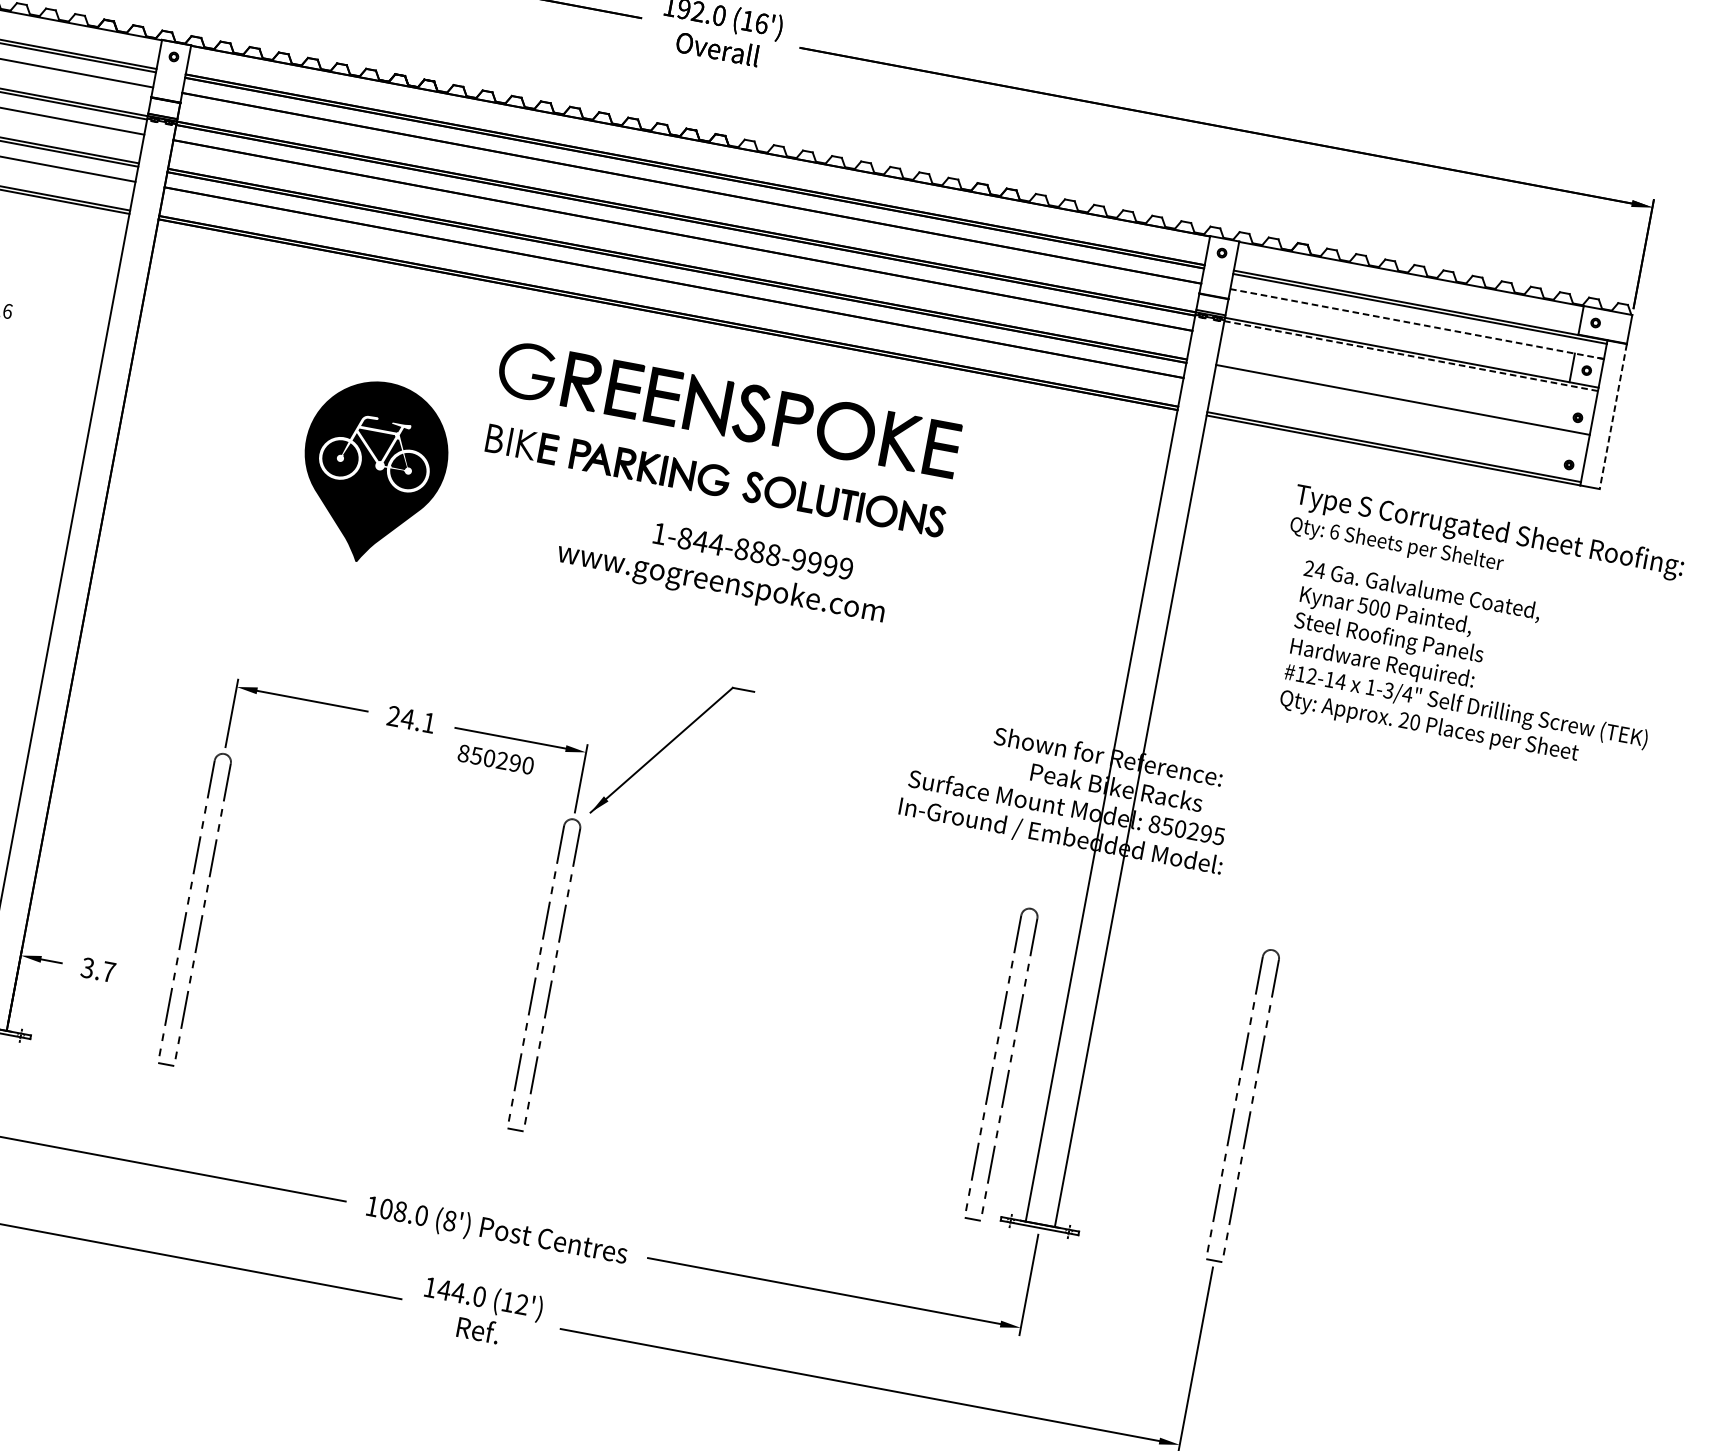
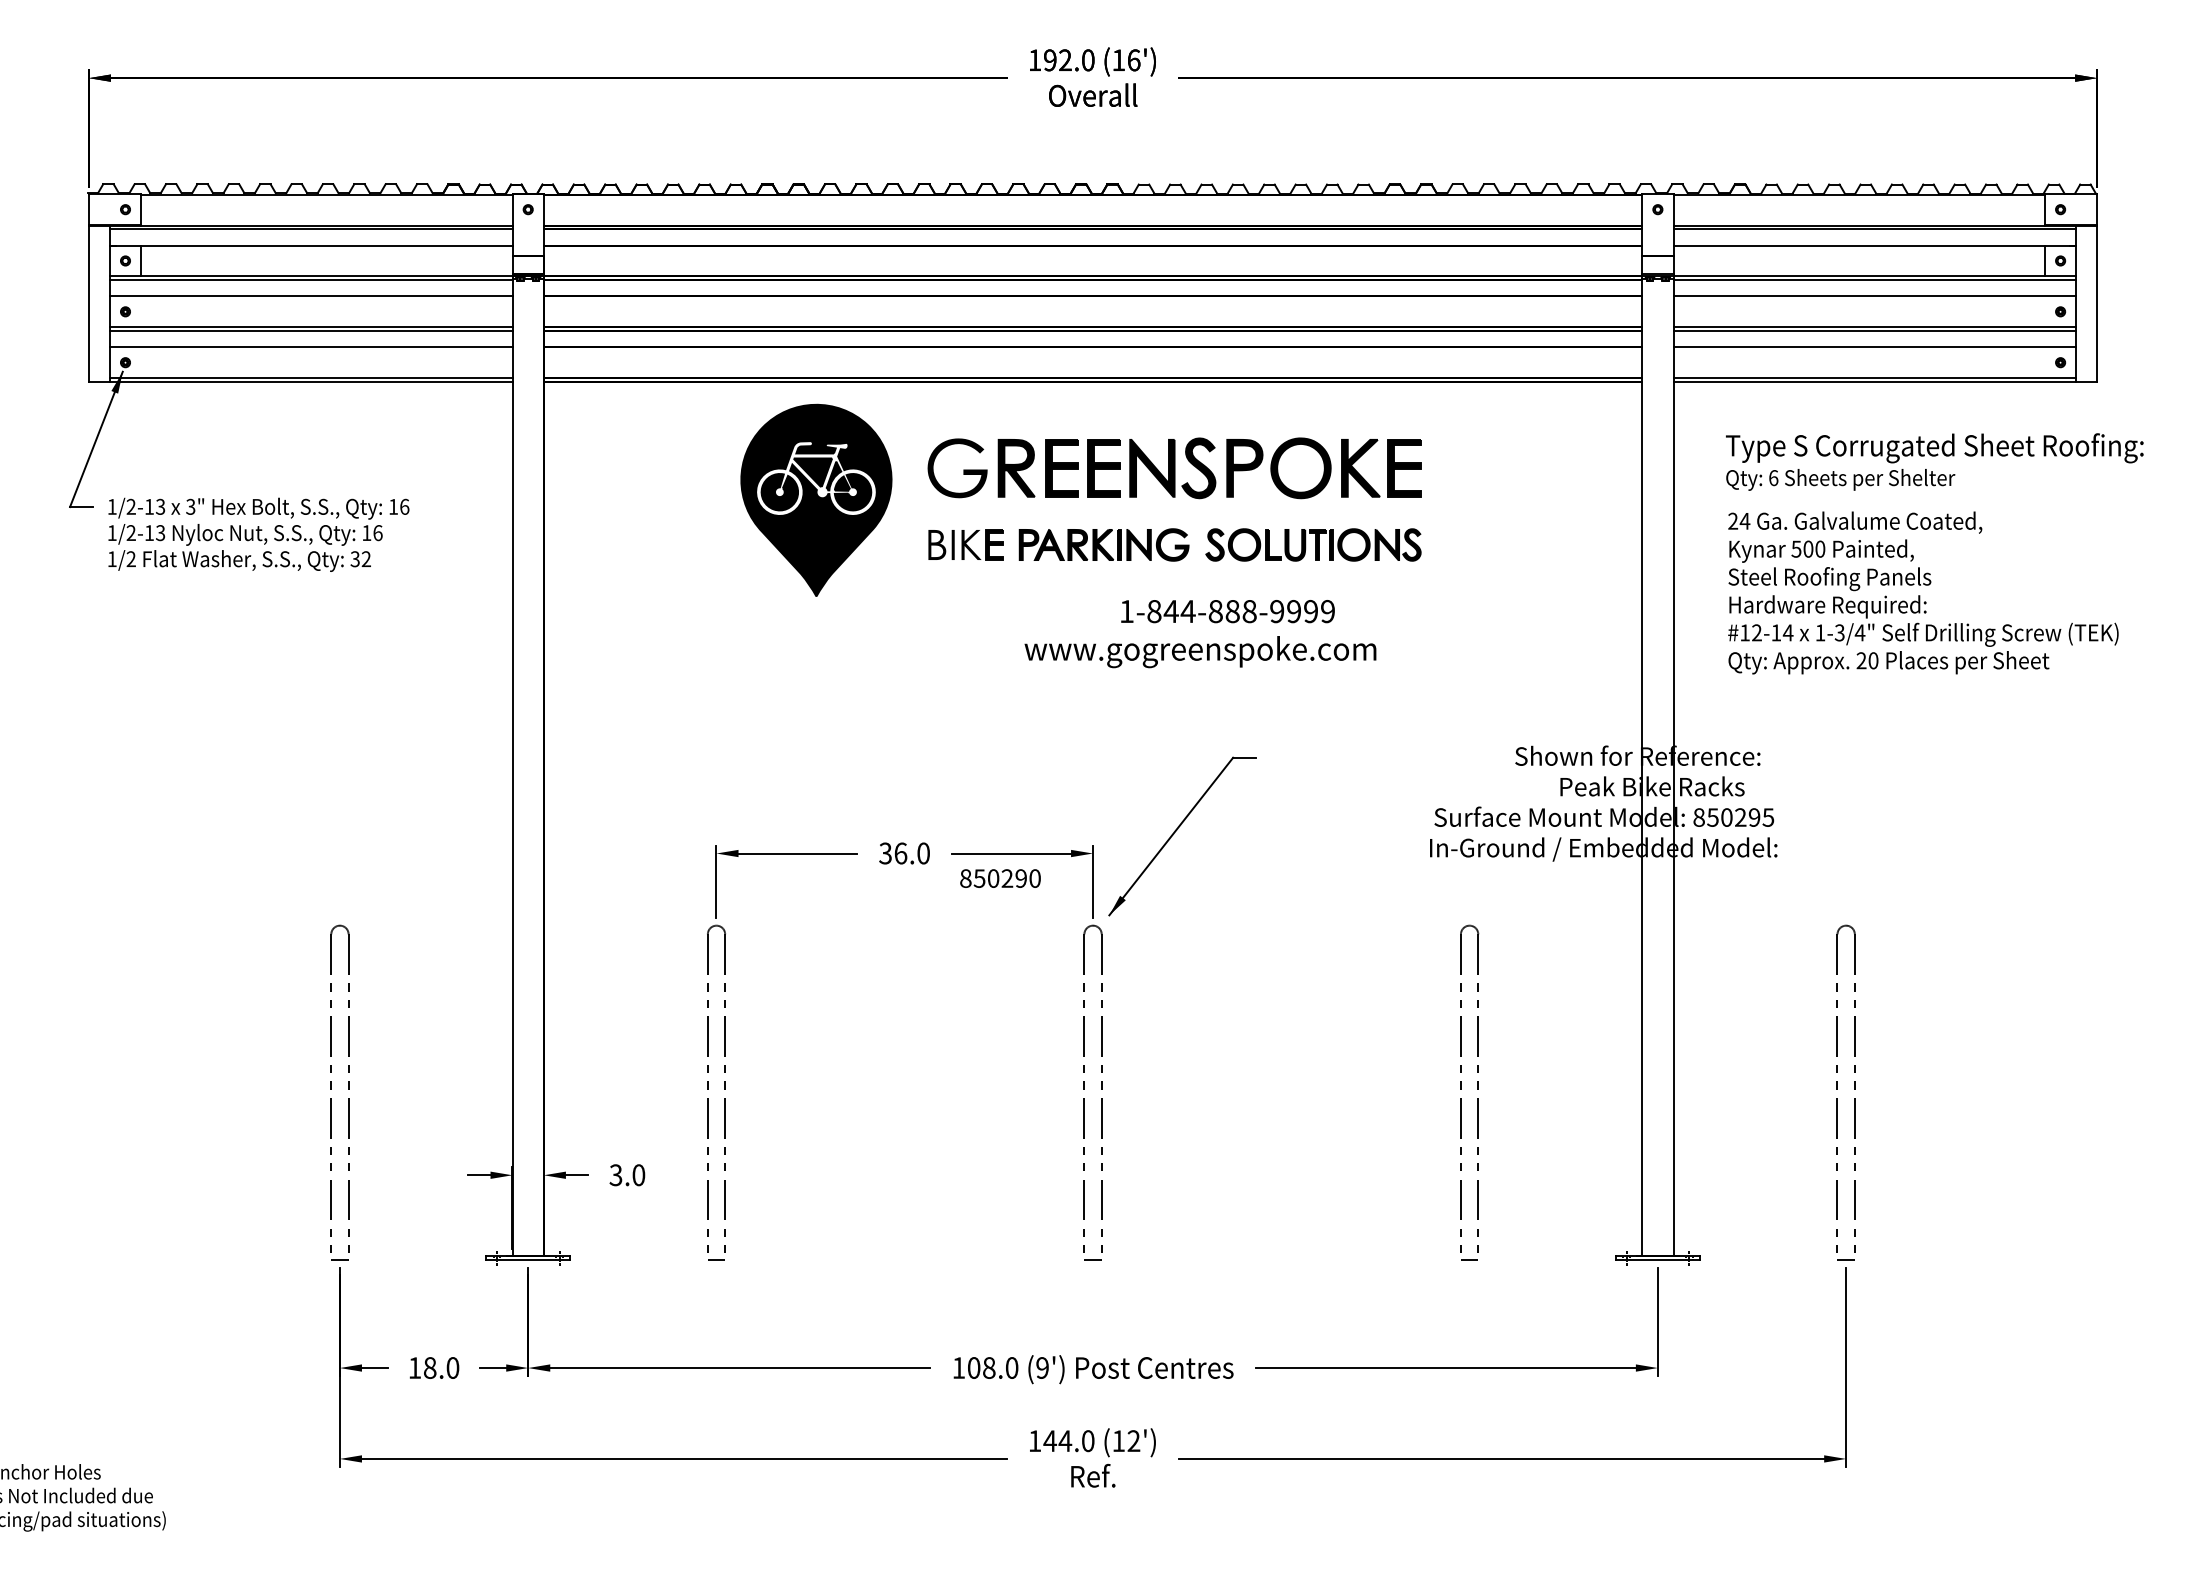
line: (1416, 323) -> (1874, 245), dashed -> solid
line: (1410, 356) -> (1874, 280), dashed -> solid
line: (1407, 371) -> (1874, 296), added
line: (1402, 402) -> (1874, 330), added
line: (1613, 417) -> (2097, 304), dashed -> solid
line: (1399, 418) -> (1874, 347), added
part: (373, 471) -> (816, 499), moved
text: (1486, 544) -> (1934, 461), moved
text: (1473, 667) -> (1923, 592), moved
text: (411, 719) -> (904, 853), 24.1 -> 36.0
text: (108, 972) -> (638, 1175), 3.7 -> 3.0
part: (994, 1059) -> (1461, 1089), moved
text: (450, 1220) -> (1042, 1367), (8') -> (9')

